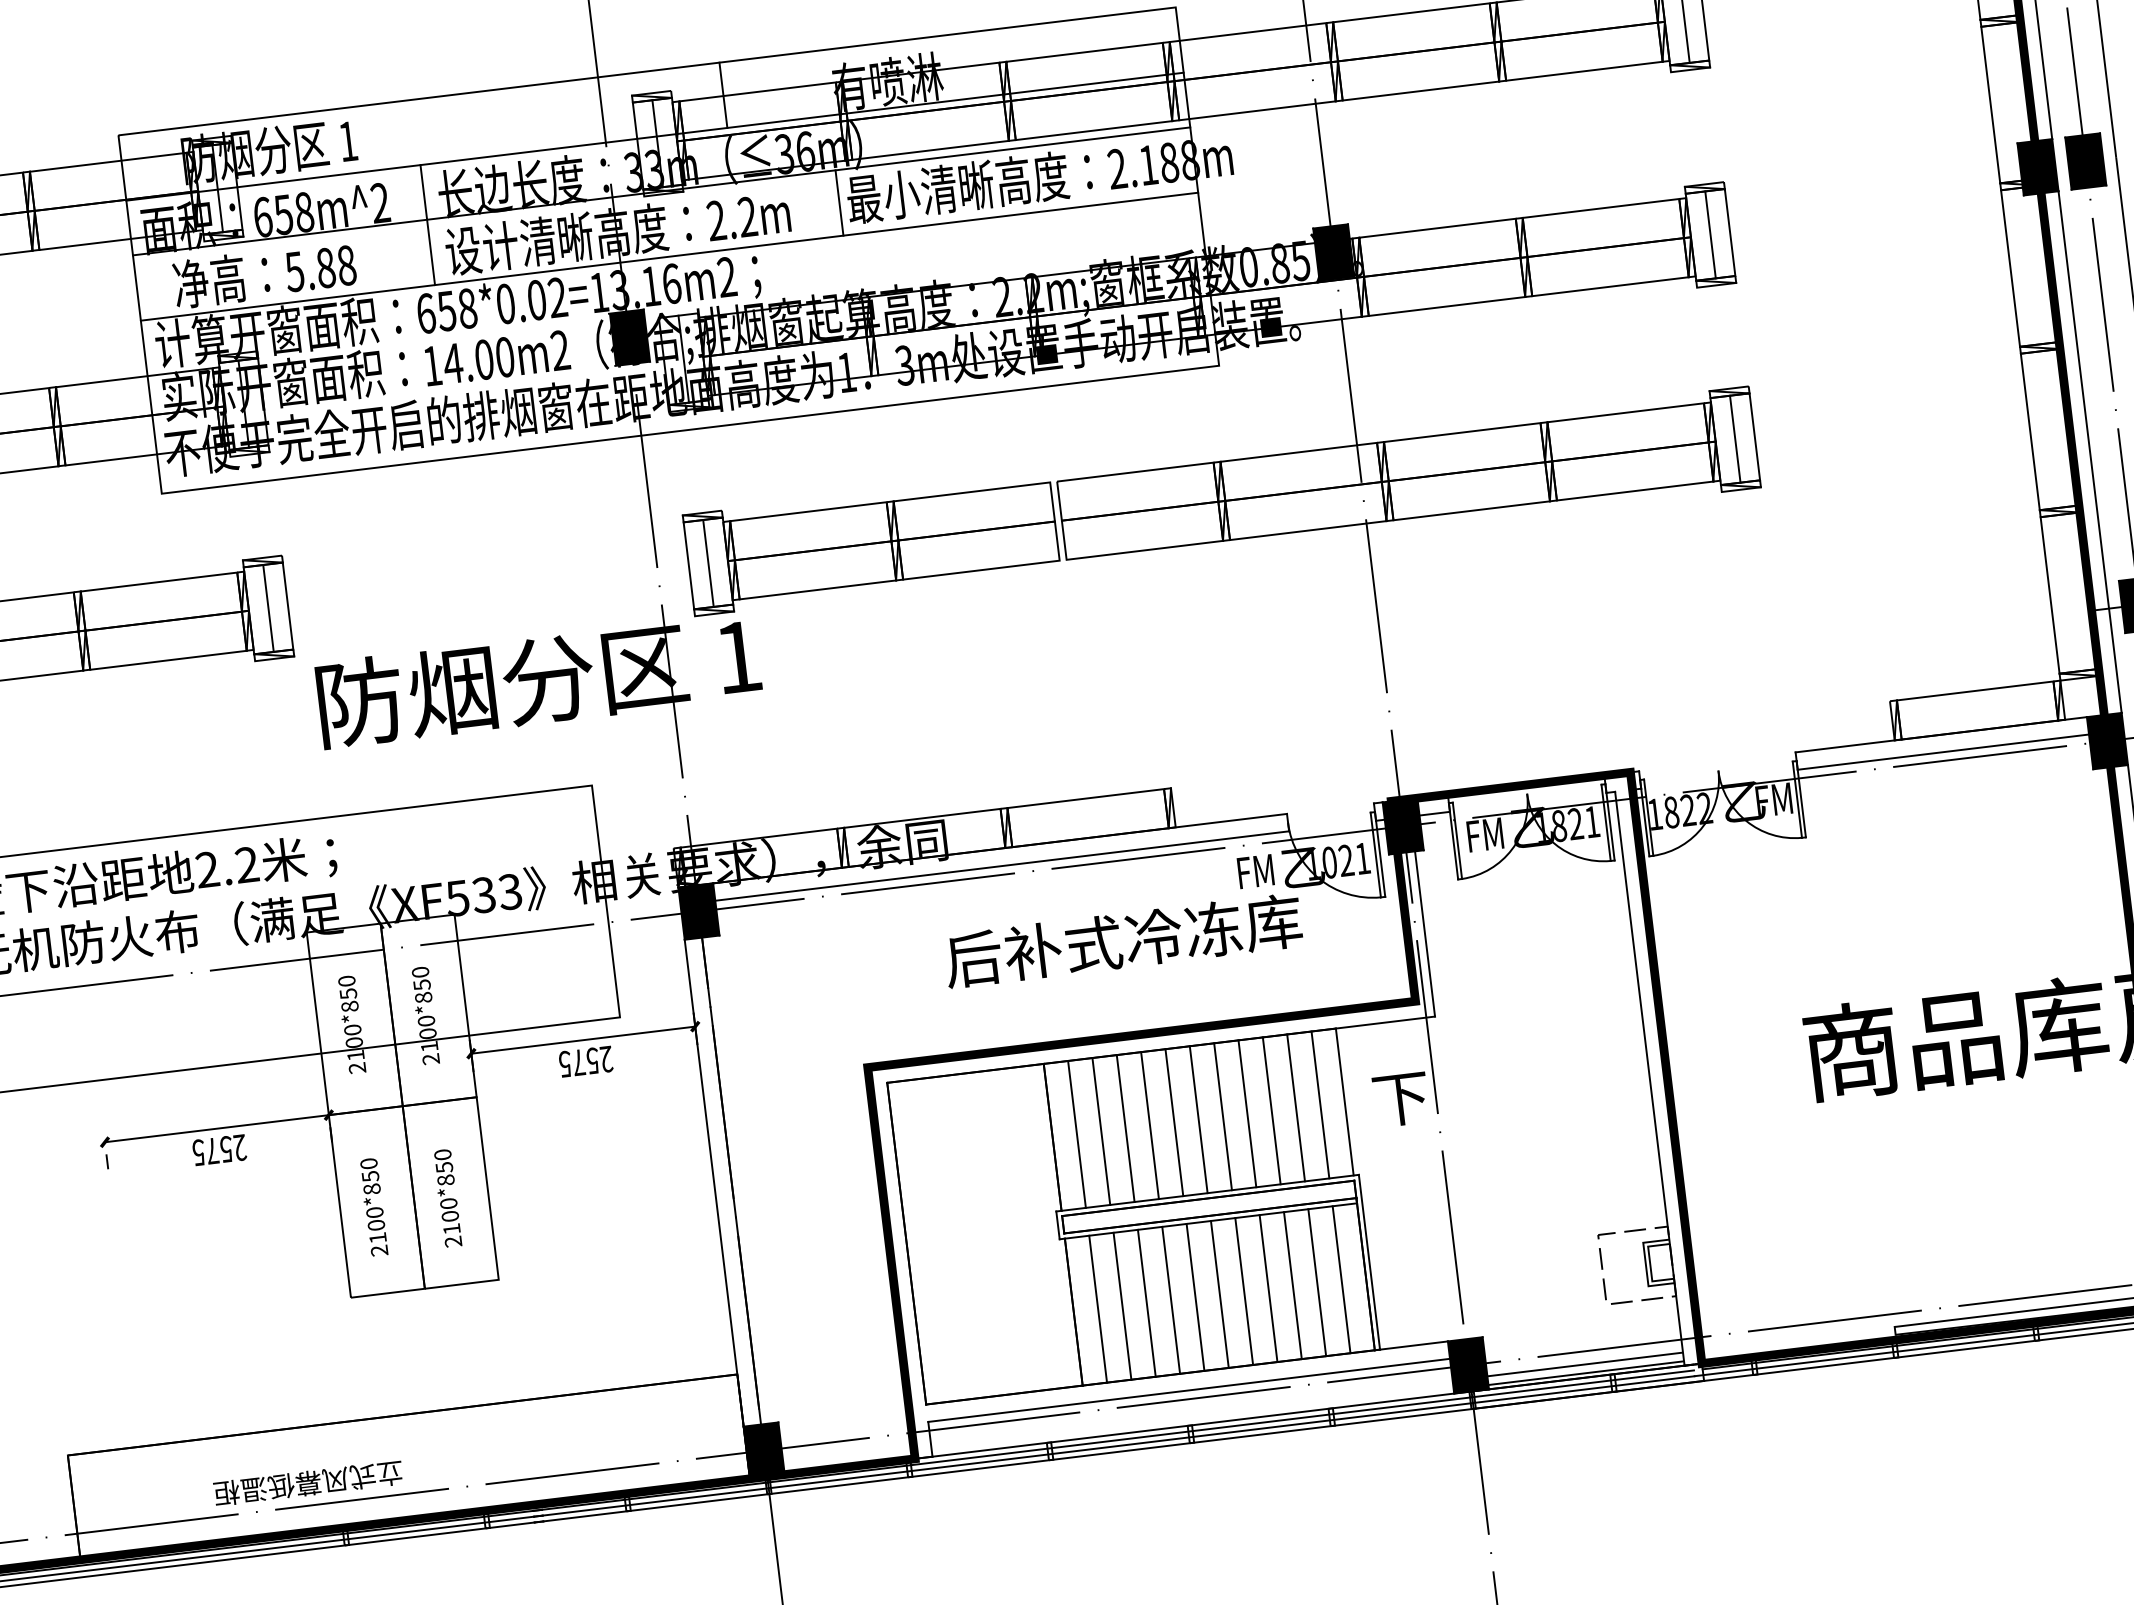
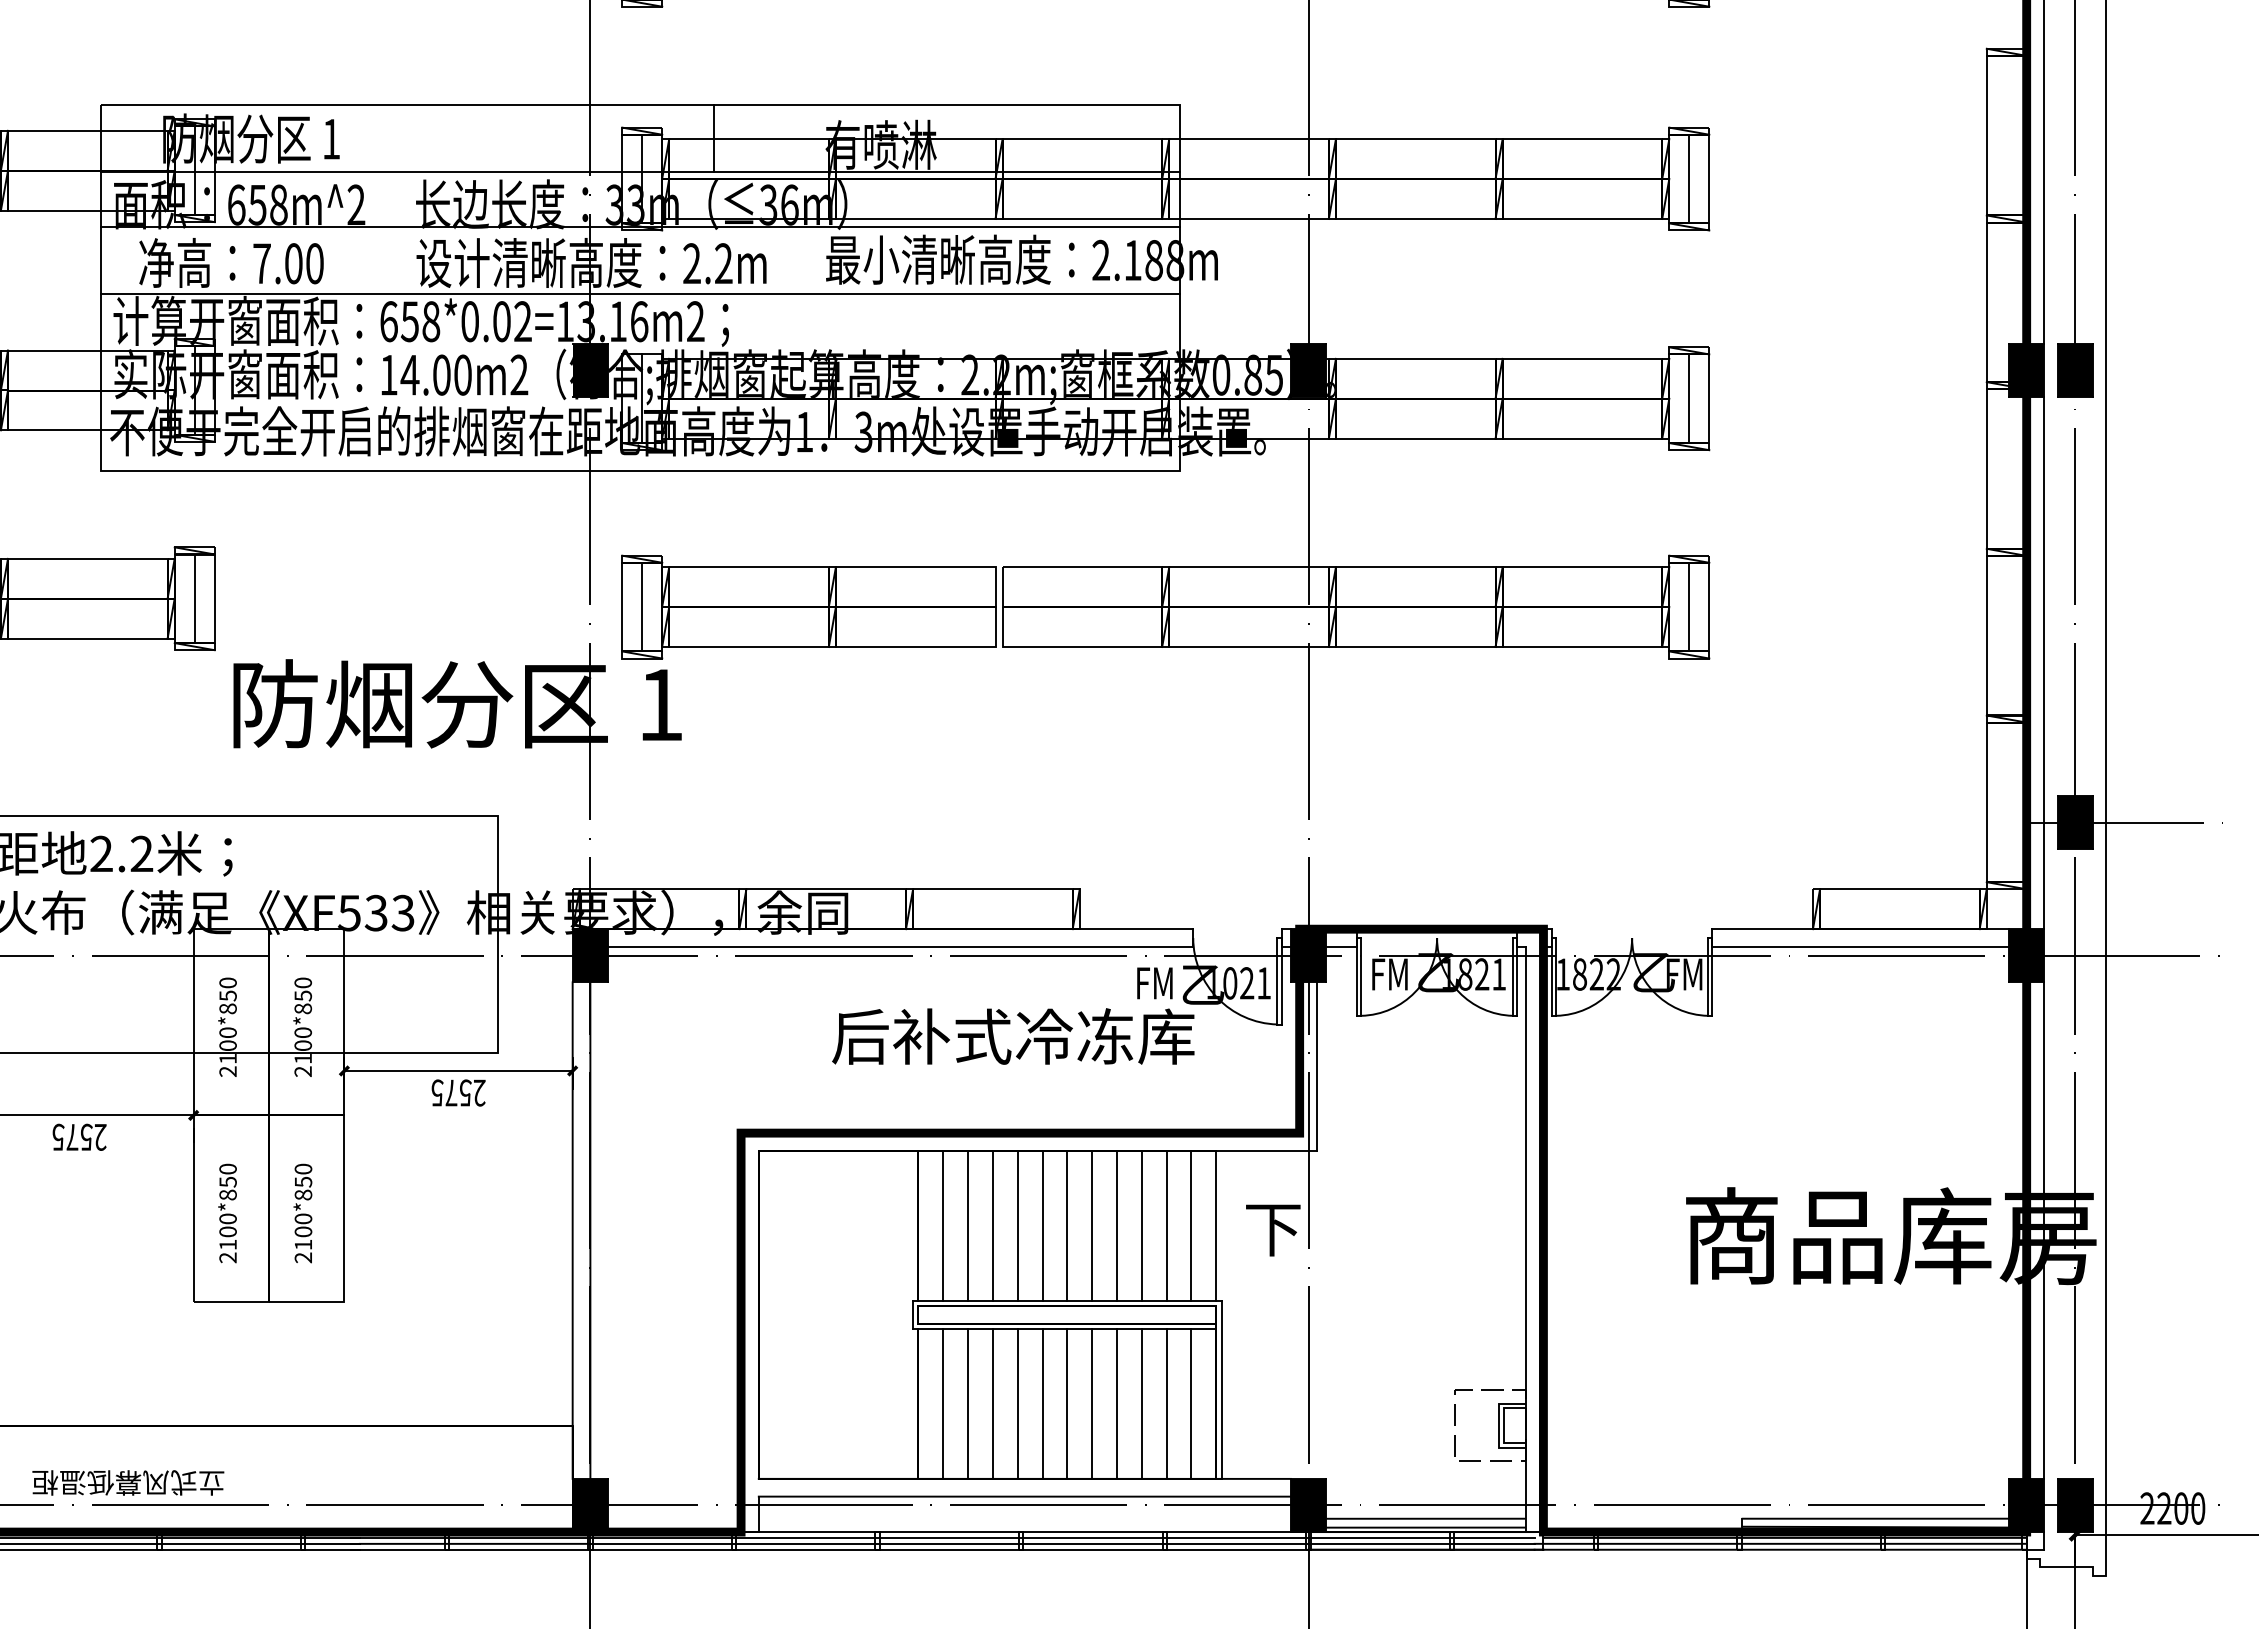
line: (839, 202) -> (817, 260), removed
line: (427, 224) -> (401, 232), removed
text: (319, 268) -> (287, 263), 5.88 -> 7.00

